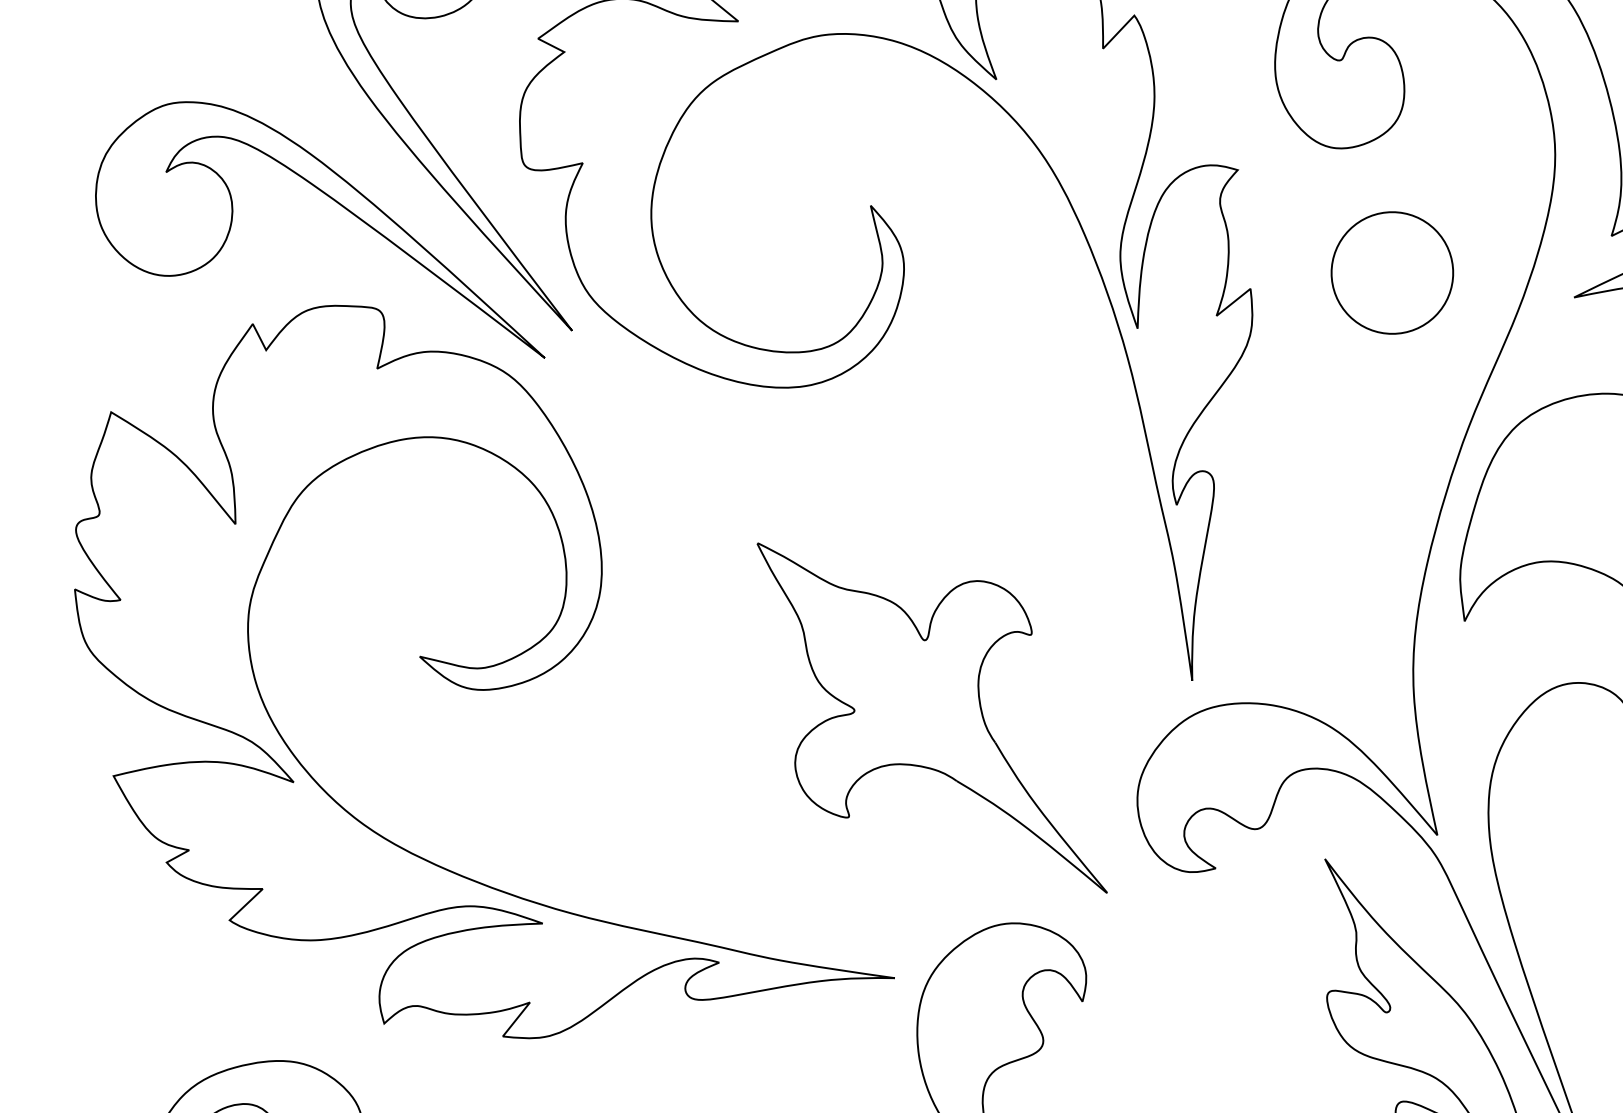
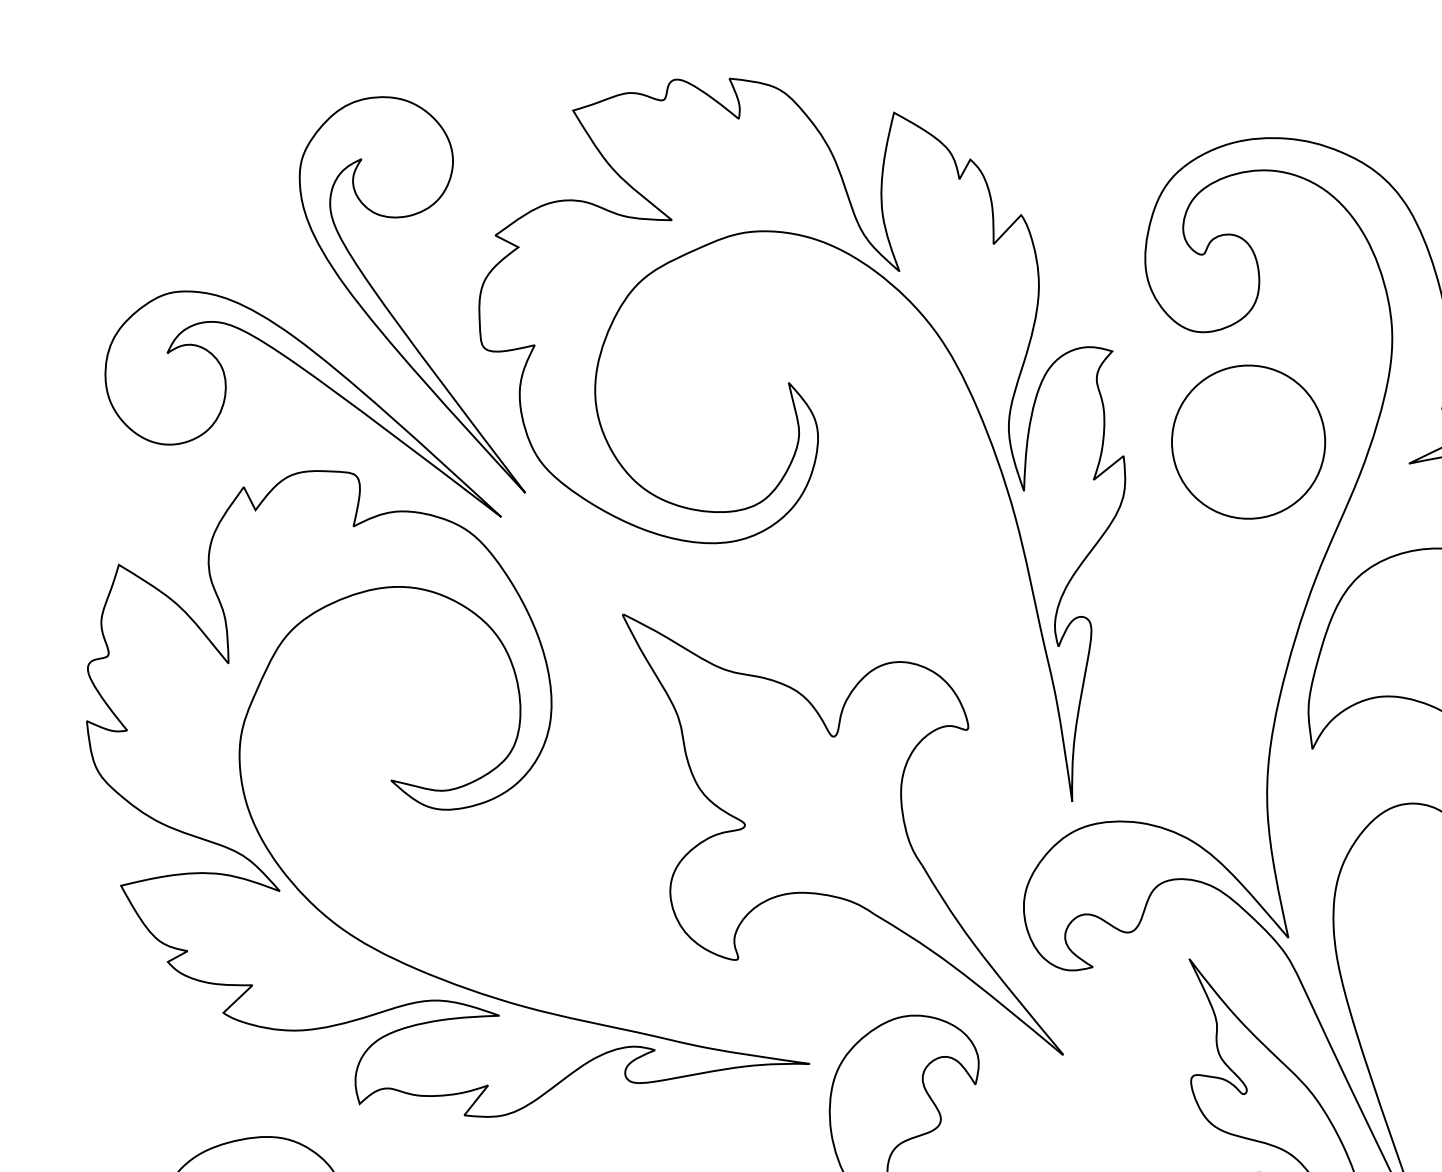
part: (1392, 272) -> (1248, 441), size x1.43
part: (931, 717) -> (842, 834), size x1.43

